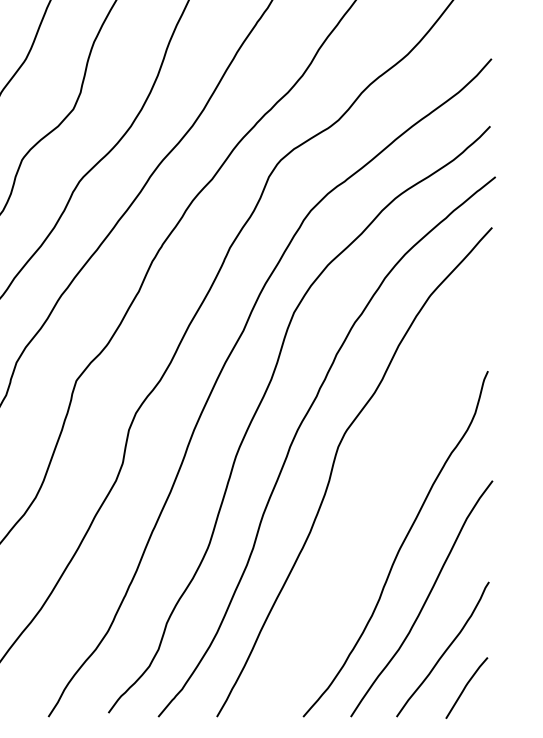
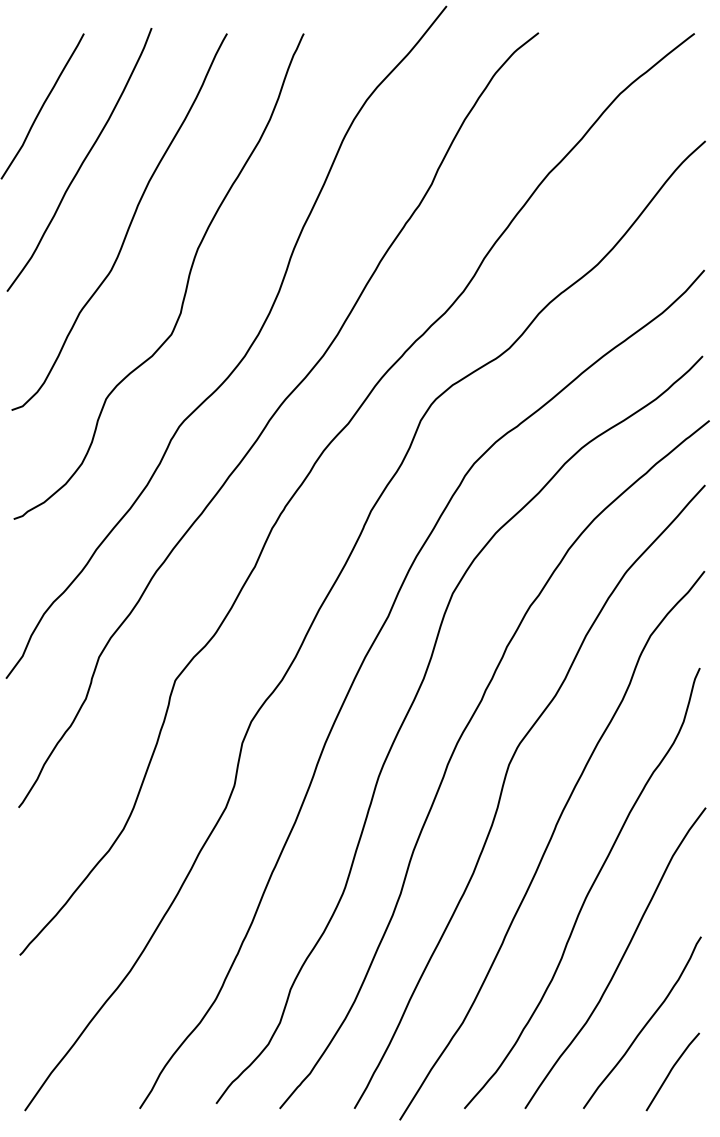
curve: (370, 509) -> (549, 844), added

